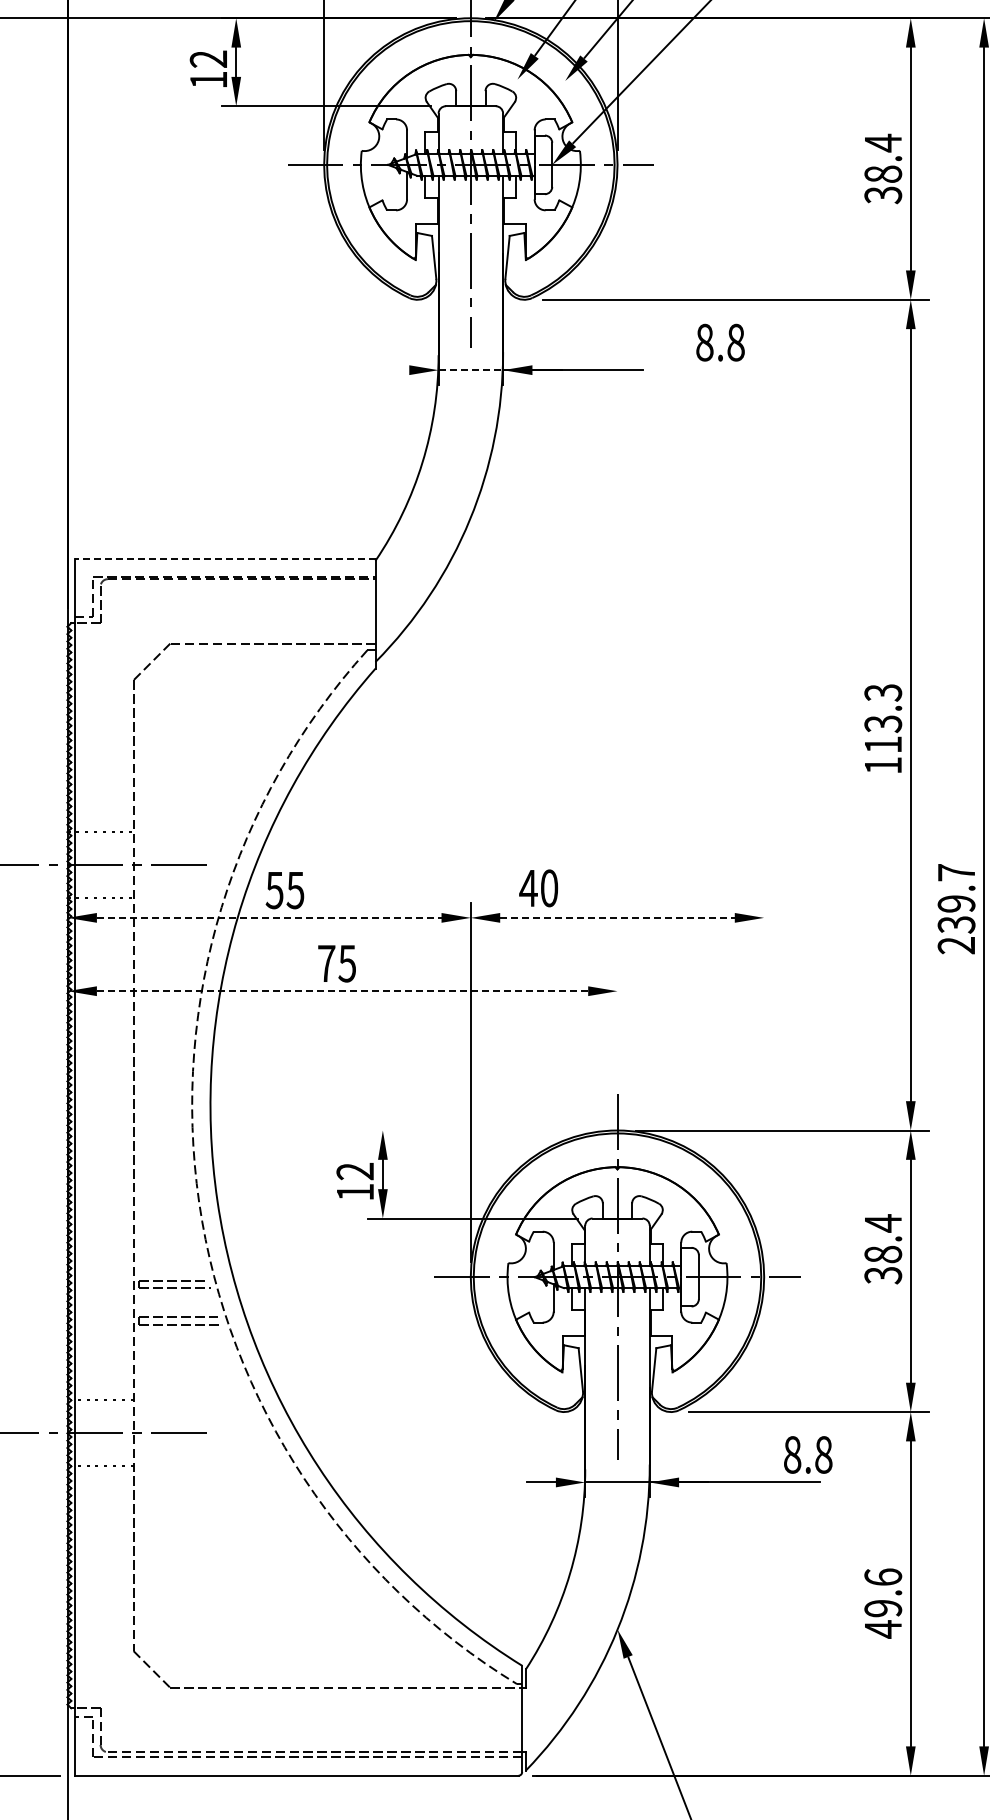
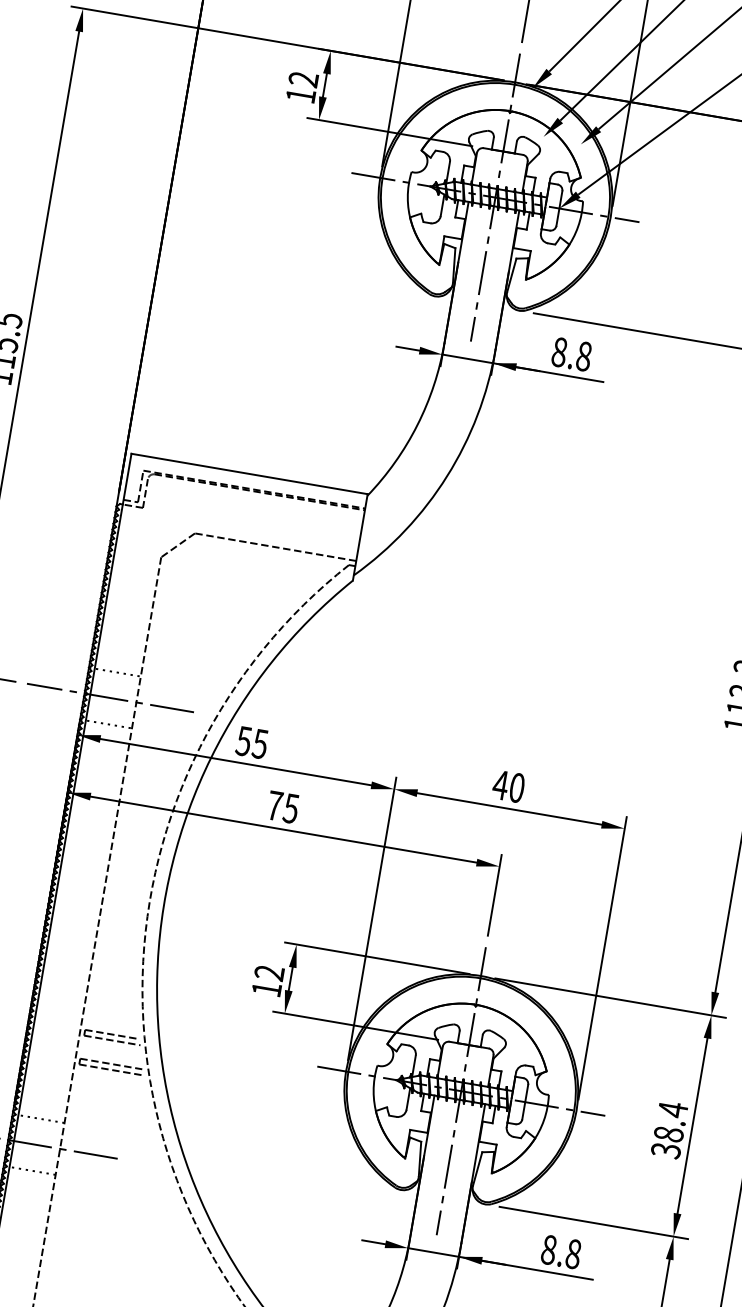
text: (720, 342) -> (571, 354), moved
line: (394, 370) -> (407, 348), added
line: (471, 370) -> (468, 359), dashed -> solid
line: (224, 558) -> (249, 473), dashed -> solid
text: (538, 888) -> (508, 786), moved
line: (269, 917) -> (236, 761), dashed -> solid
line: (618, 917) -> (510, 808), dashed -> solid
line: (342, 991) -> (283, 829), dashed -> solid
line: (617, 1027) -> (494, 895), added
line: (764, 1082) -> (602, 958), added
line: (485, 1130) -> (377, 958), added
text: (883, 1249) -> (669, 1130), moved
text: (808, 1454) -> (561, 1251), moved

